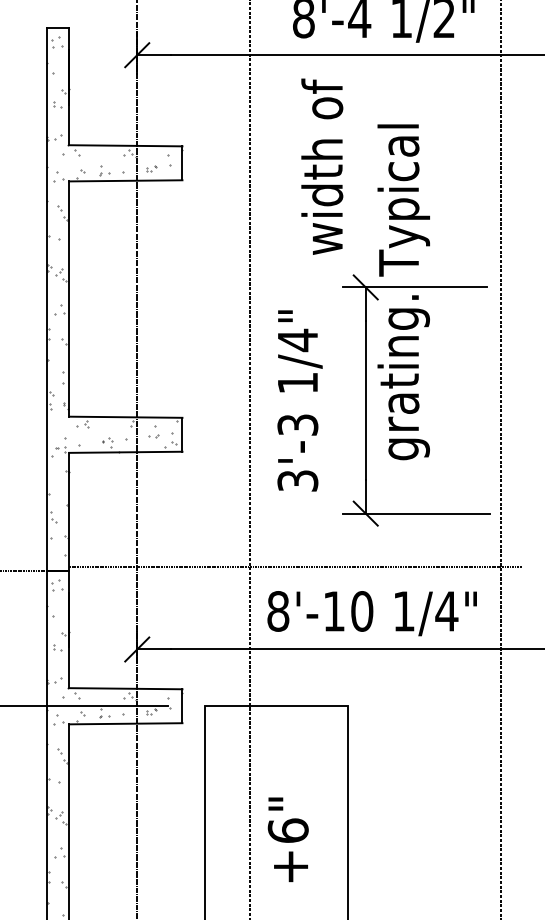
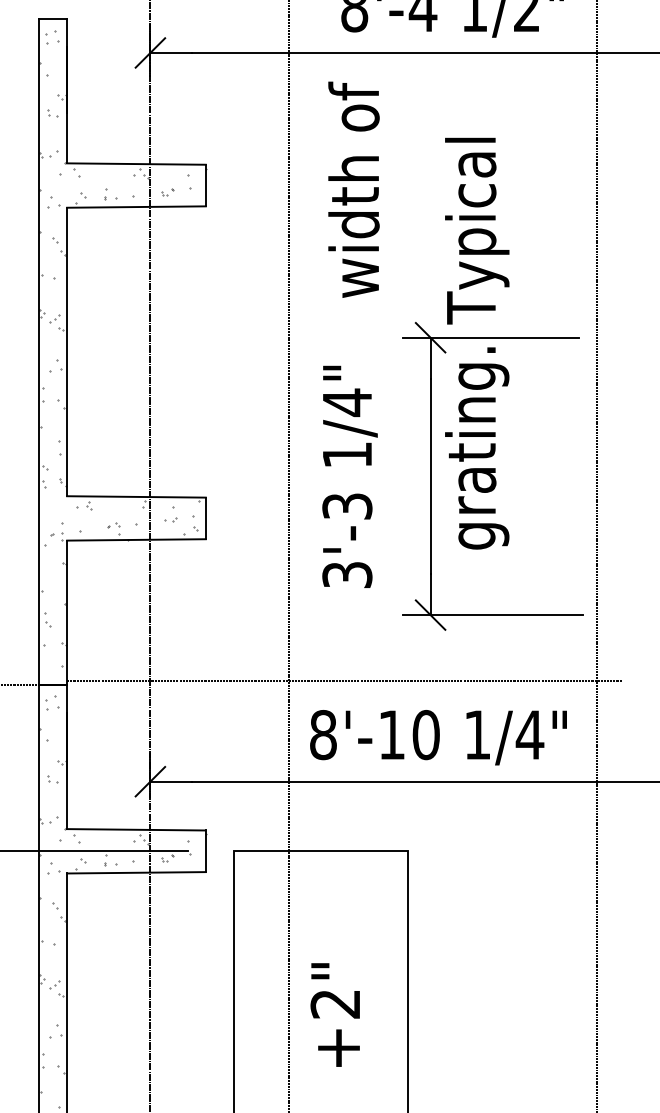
text: (322, 166) -> (354, 189), moved
text: (287, 830) -> (334, 1003), +6" -> +2"

